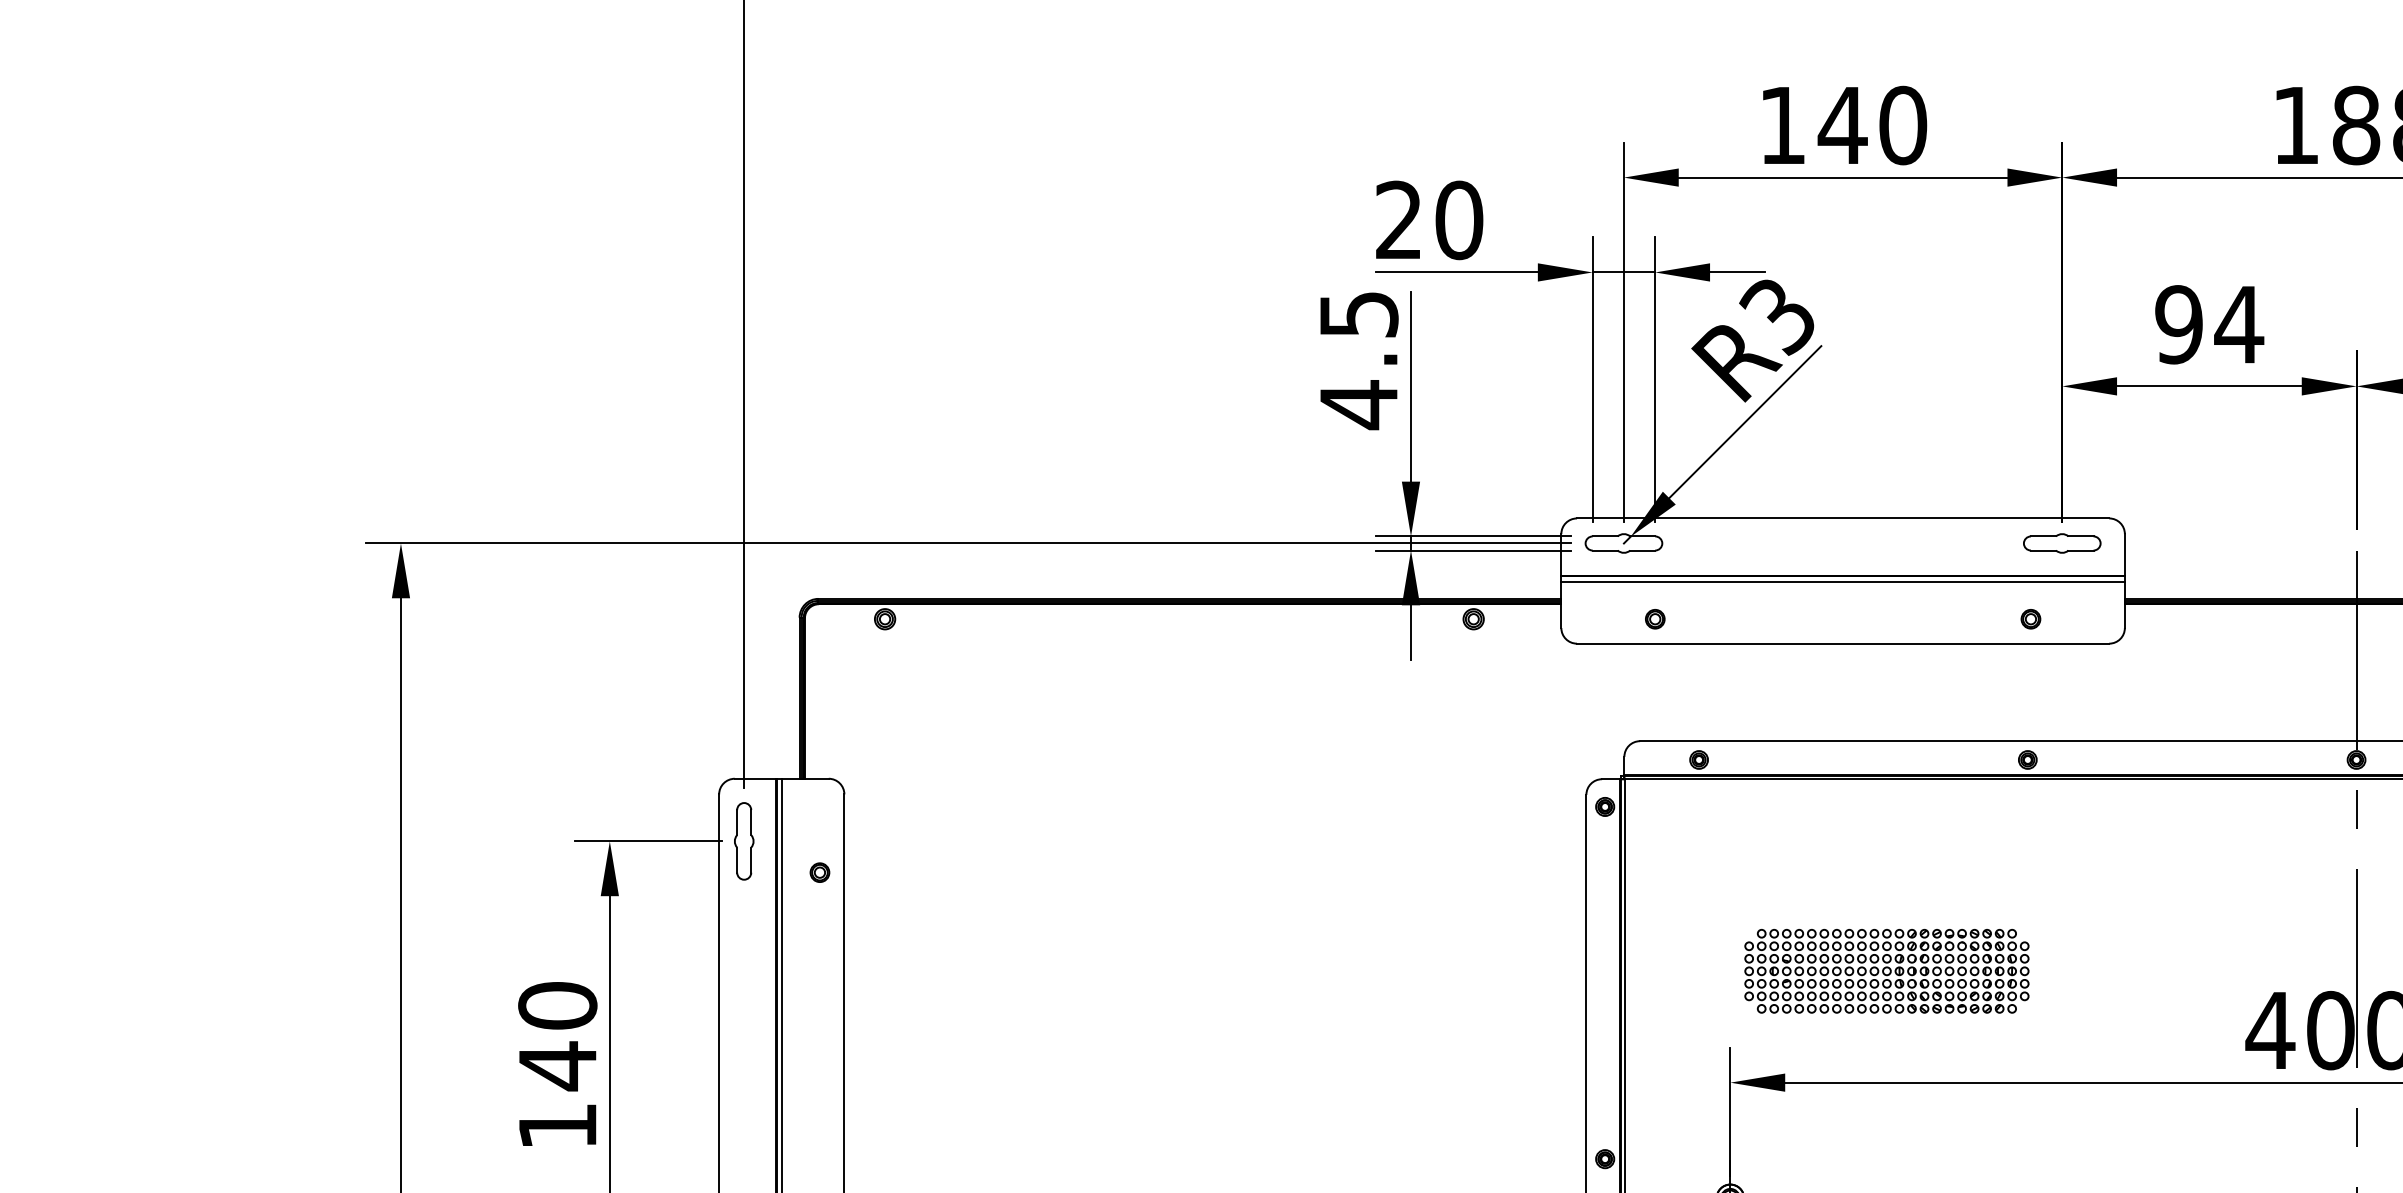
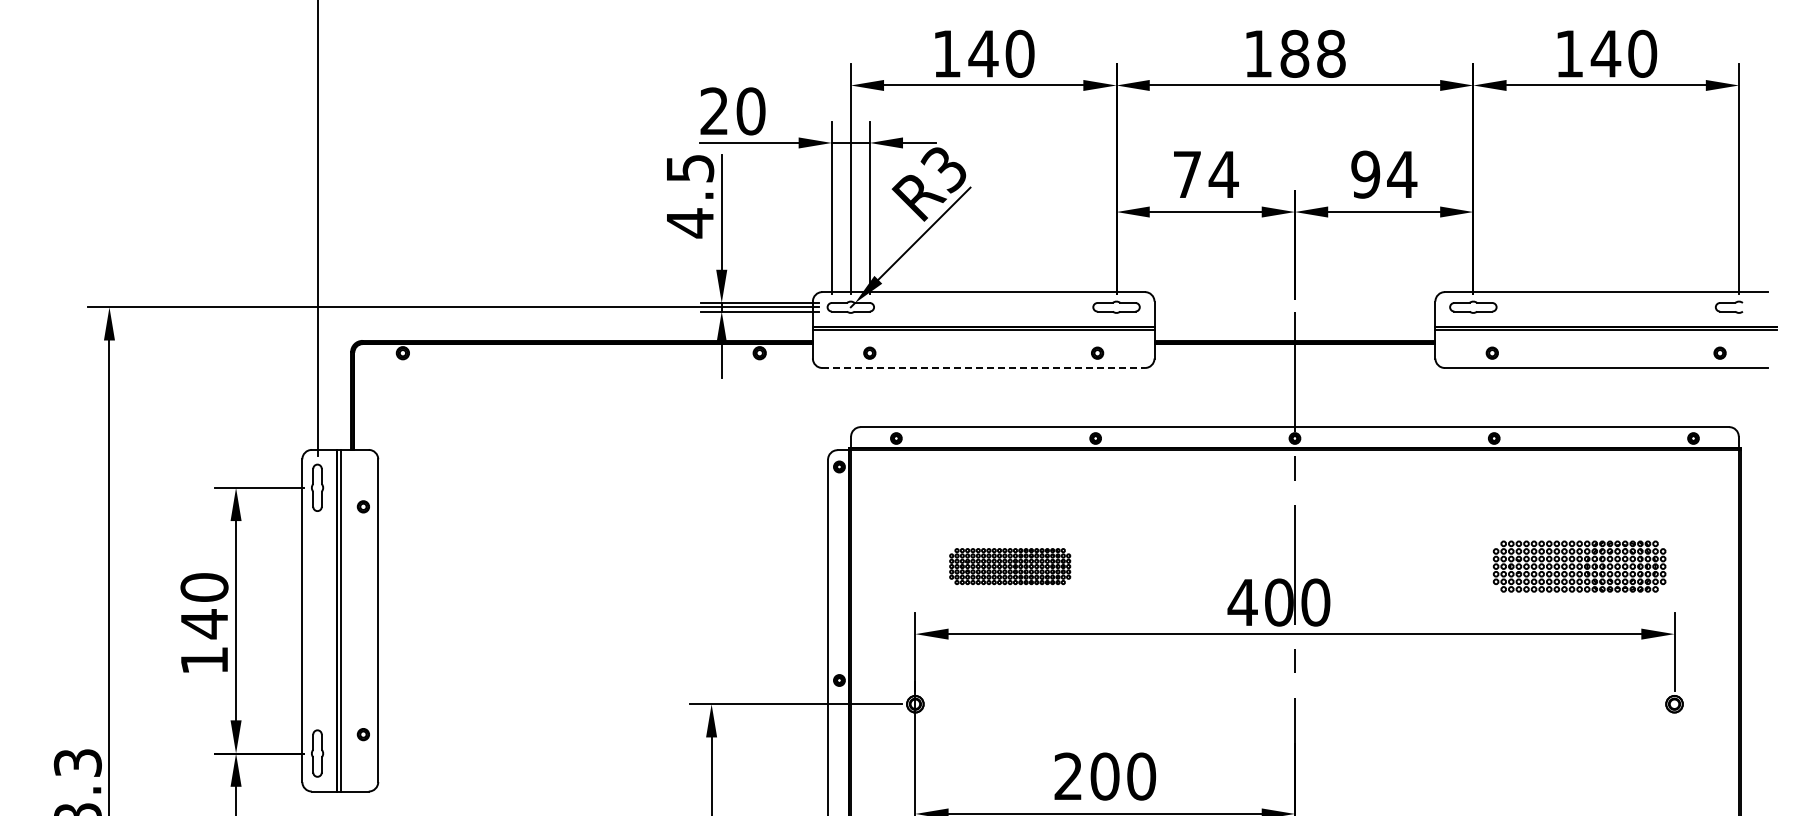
text: (2177, 324) -> (1186, 174), 94 -> 74
line: (1844, 644) -> (984, 368), solid -> dashed
part: (1885, 971) -> (1009, 566), size x0.7

